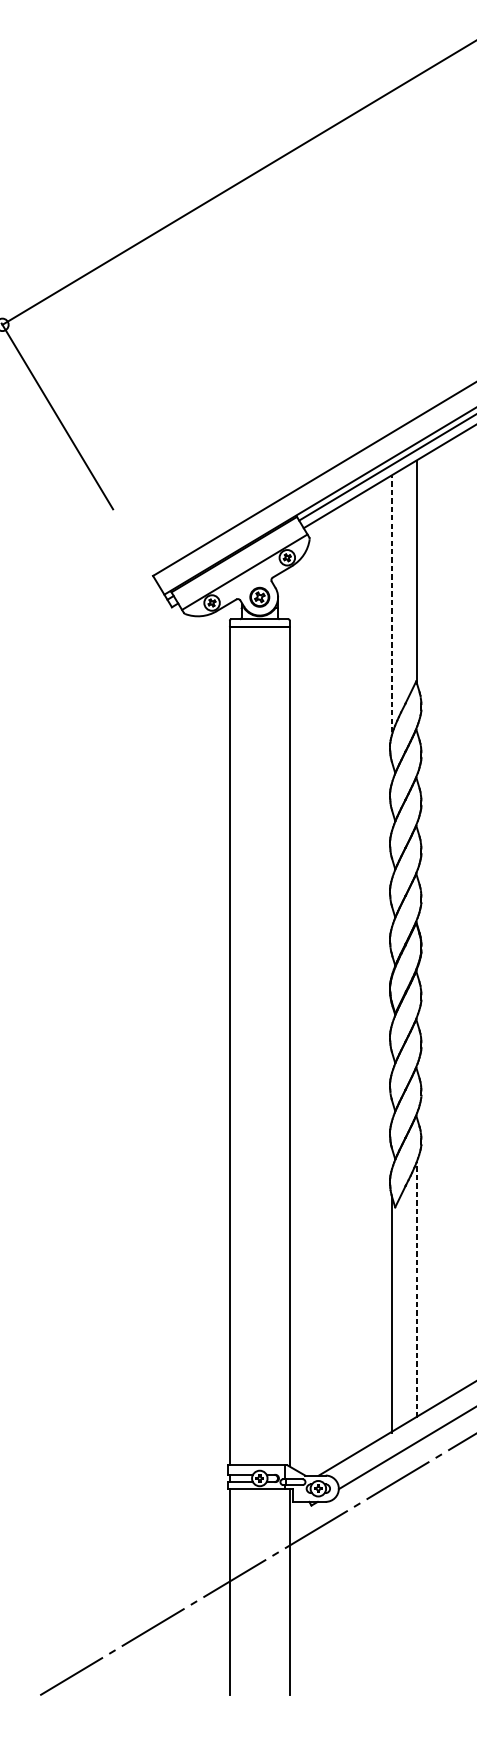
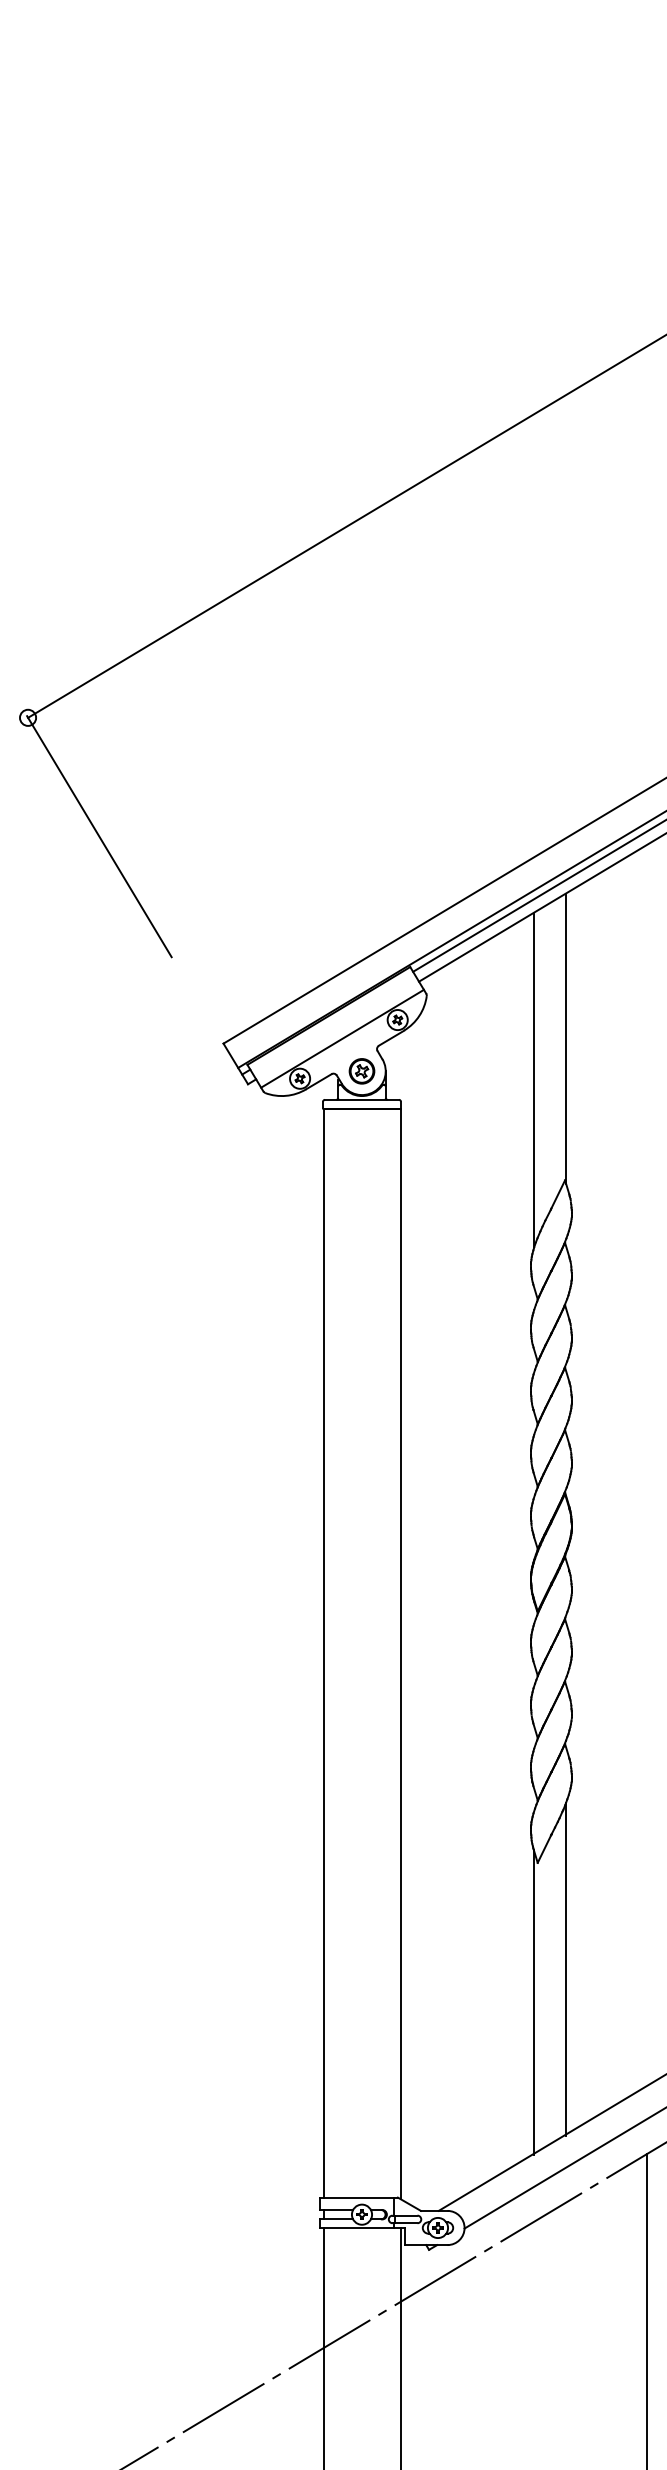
line: (391, 603) -> (533, 1079), dashed -> solid
line: (417, 1289) -> (566, 1969), dashed -> solid

